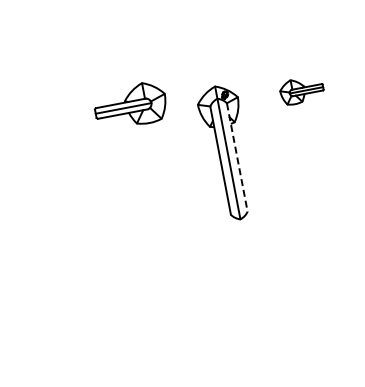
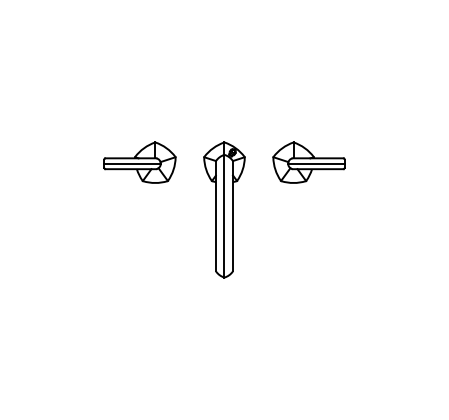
part: (301, 90) -> (308, 162), size x1.67
part: (130, 105) -> (139, 162), moved
line: (236, 157) -> (232, 216), dashed -> solid

